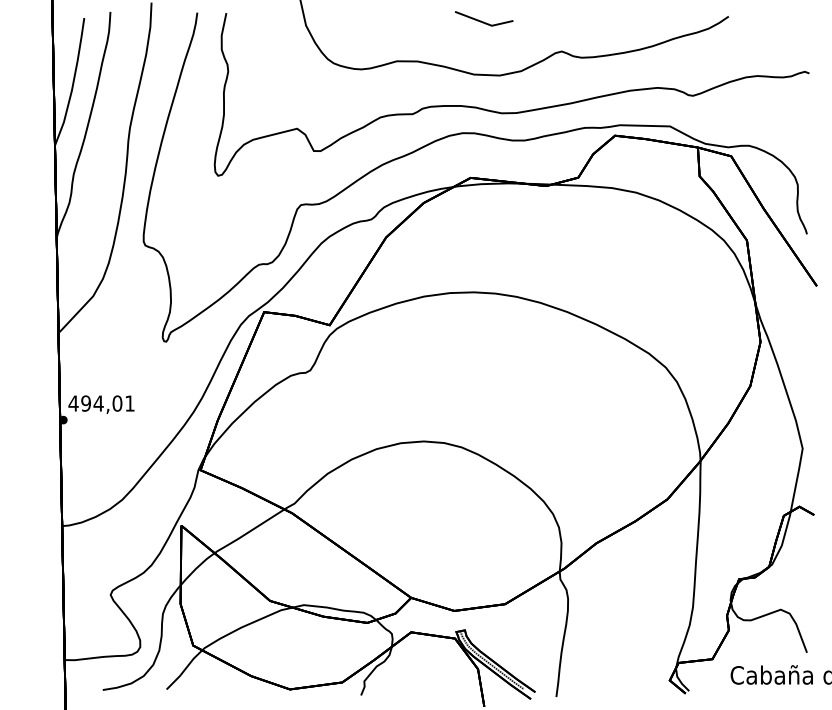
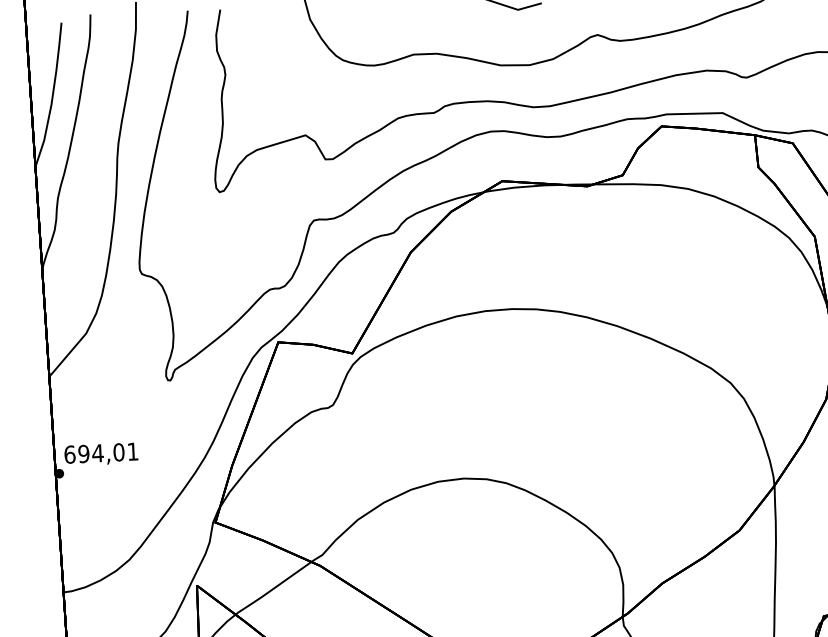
text: (73, 403) -> (69, 454), 494,01 -> 694,01

